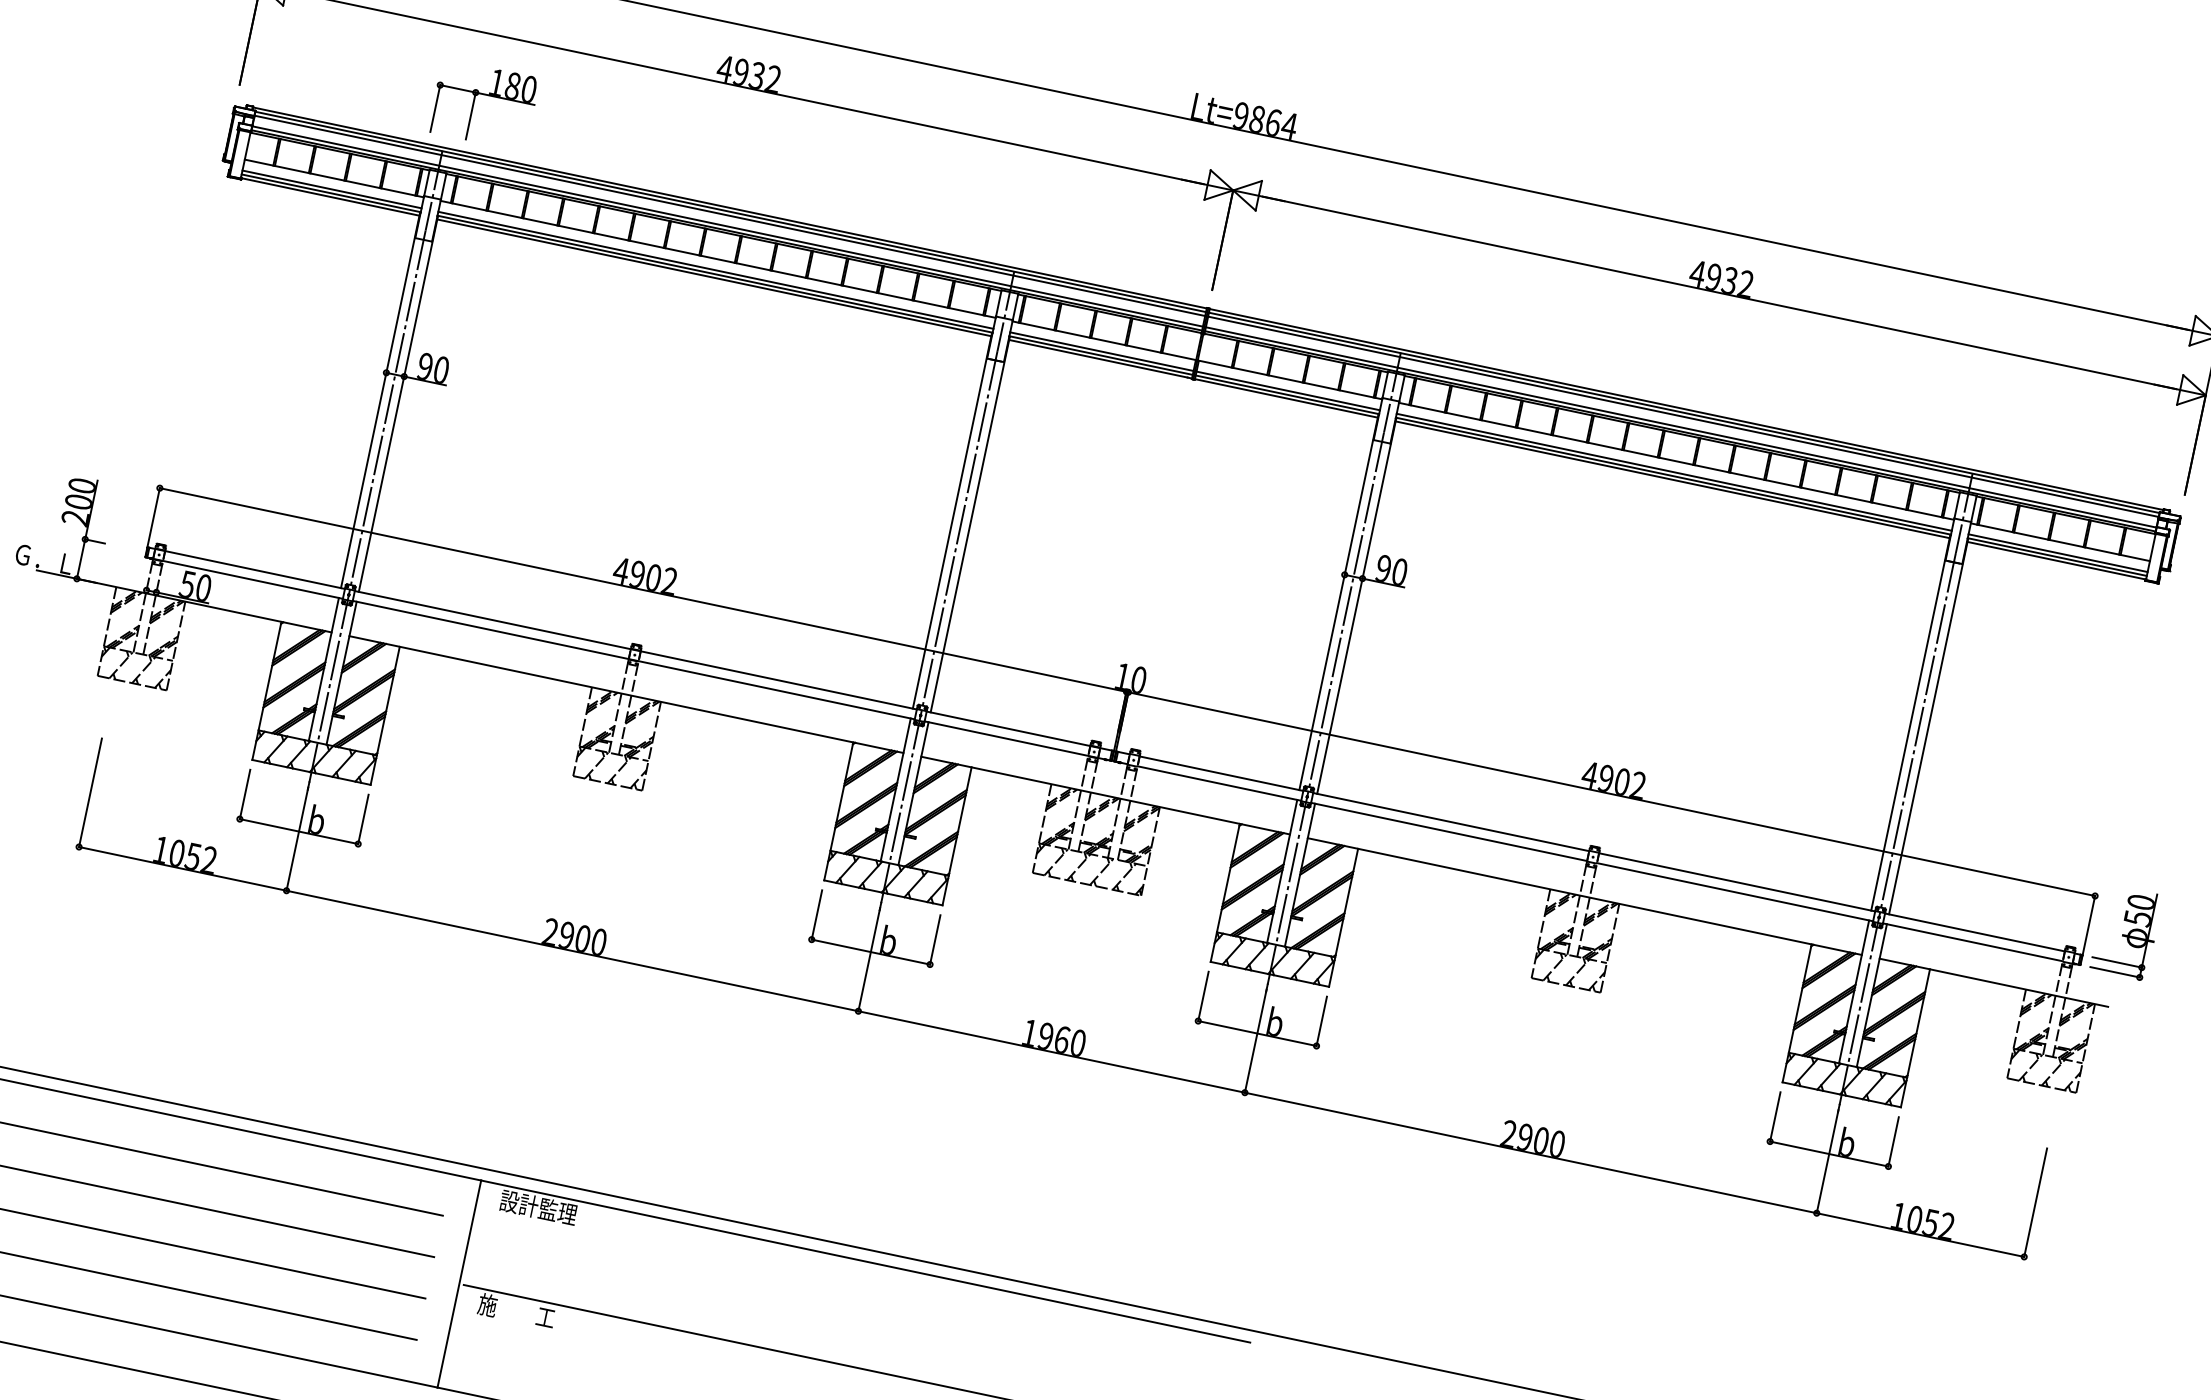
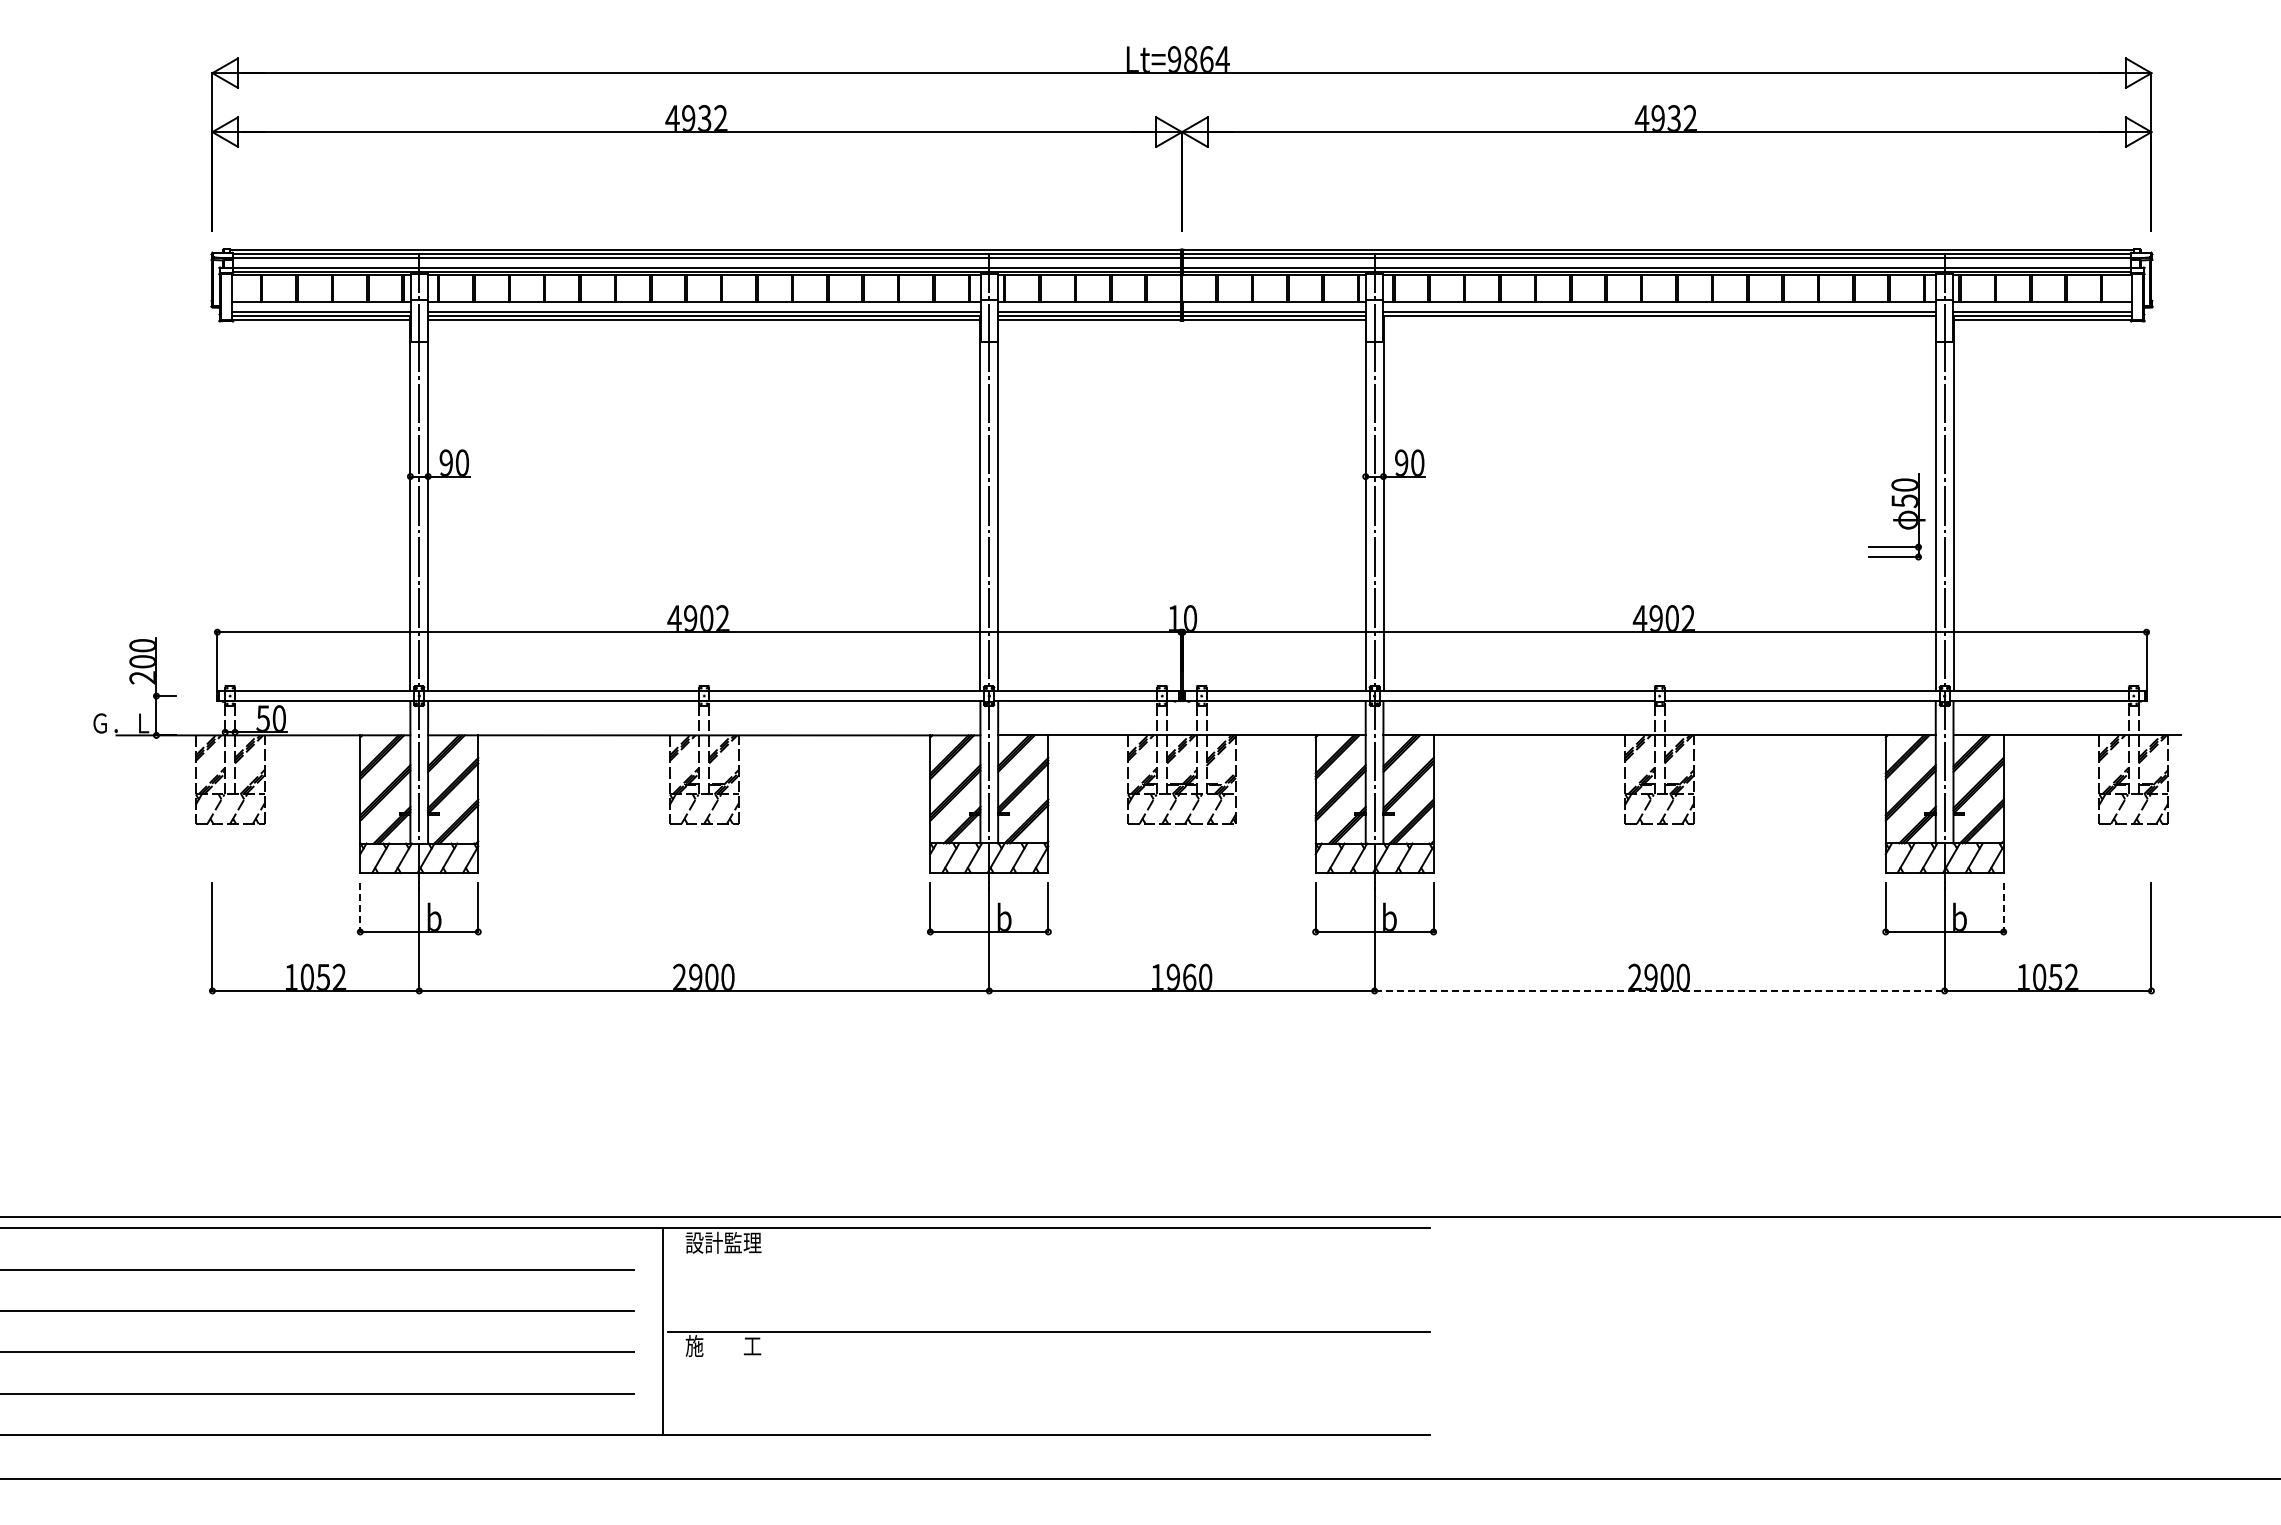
part: (485, 95) -> (449, 191), removed
line: (1672, 479) -> (1659, 319), removed
line: (245, 794) -> (360, 907), solid -> dashed
part: (2126, 932) -> (1896, 516), moved
line: (1893, 1141) -> (2003, 907), solid -> dashed
line: (1531, 1152) -> (1660, 990), solid -> dashed

